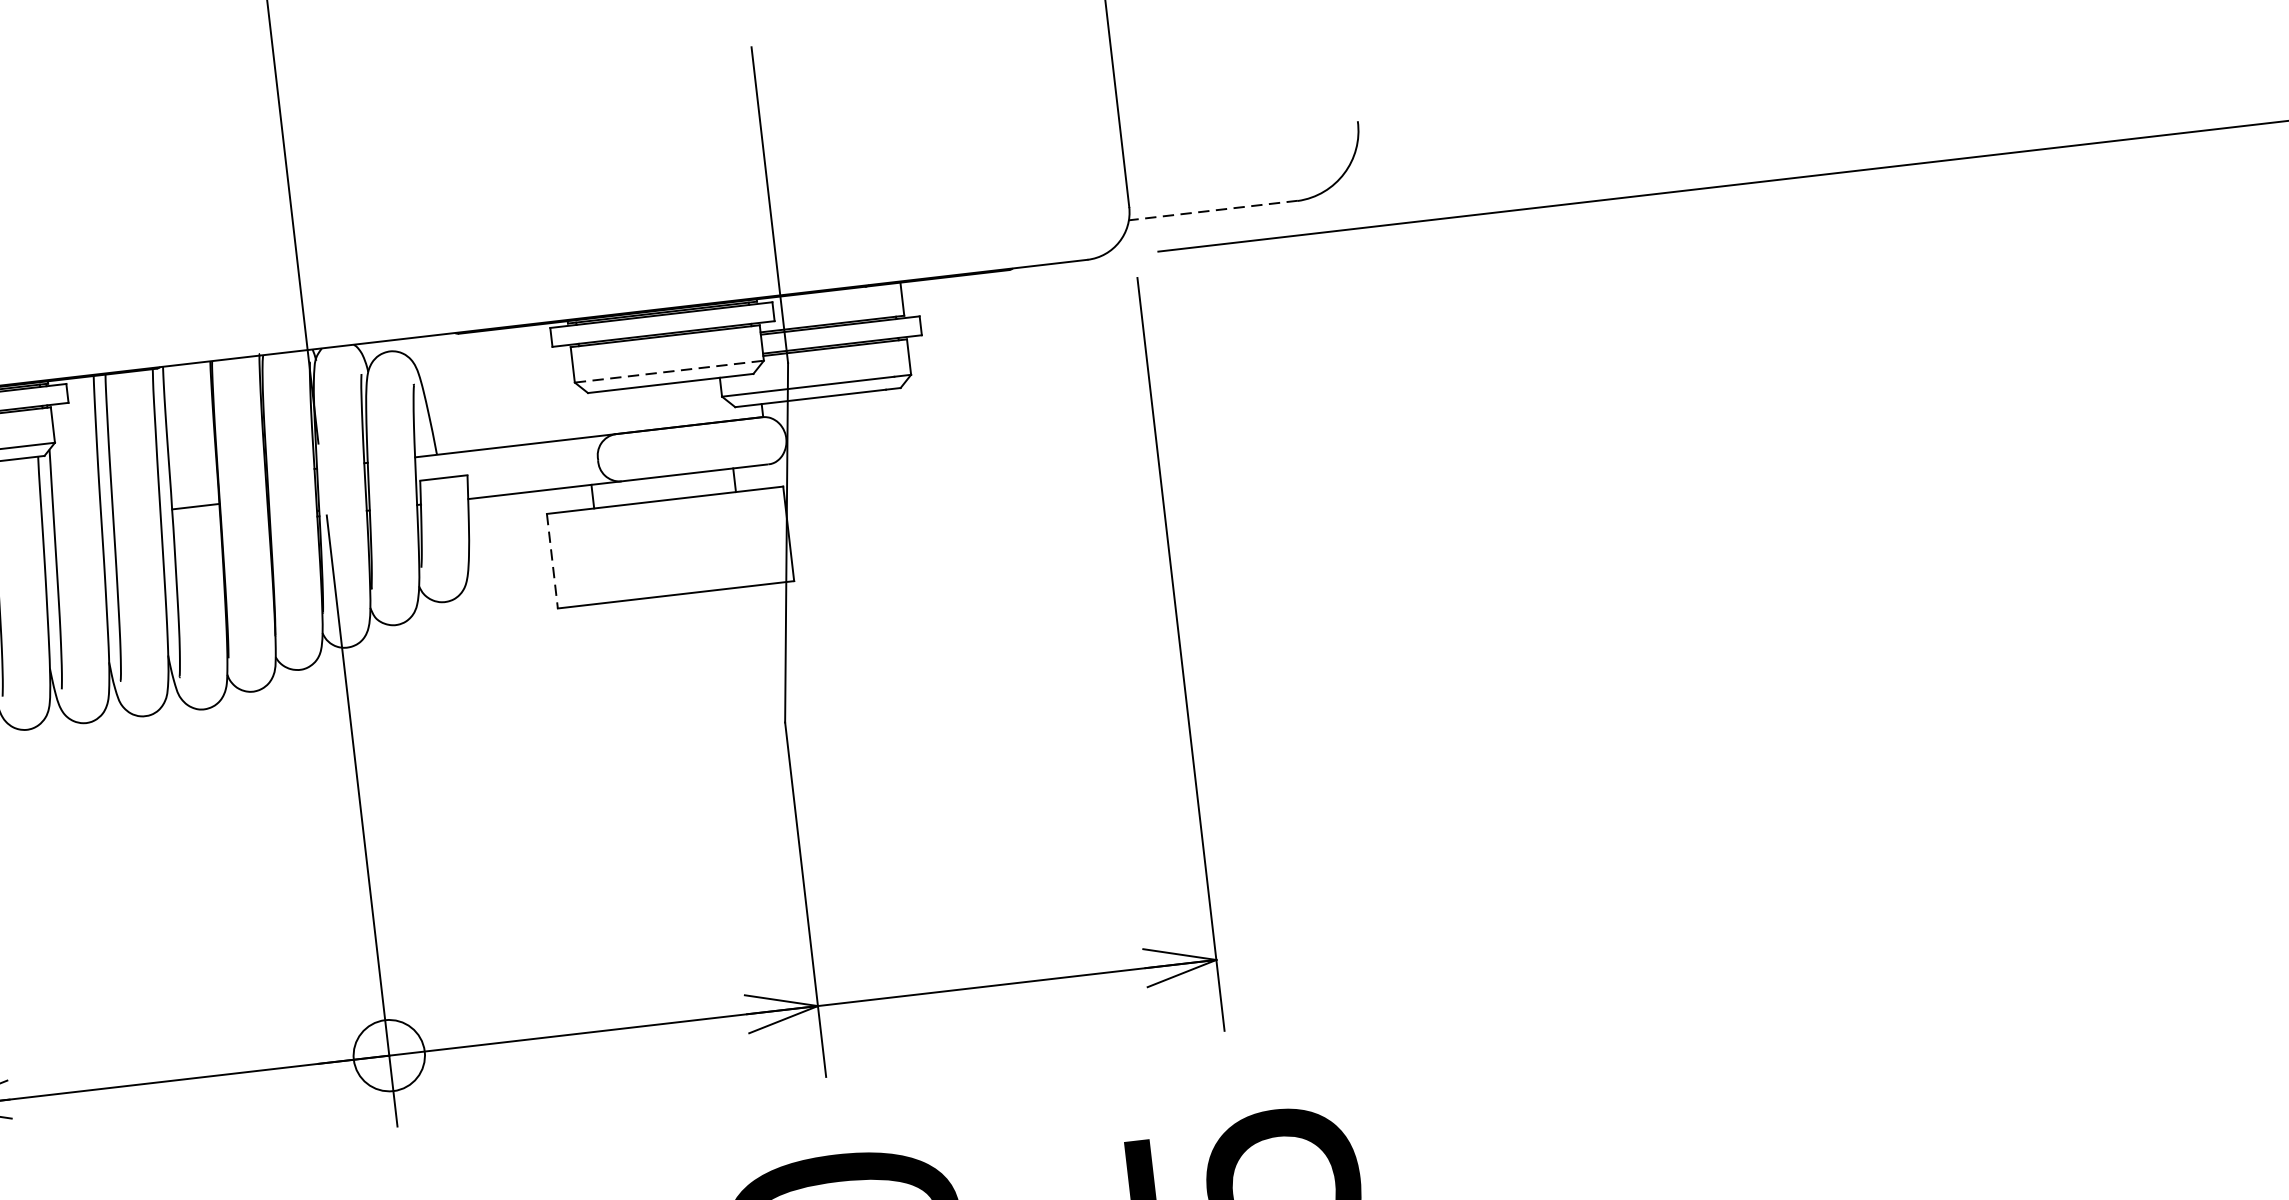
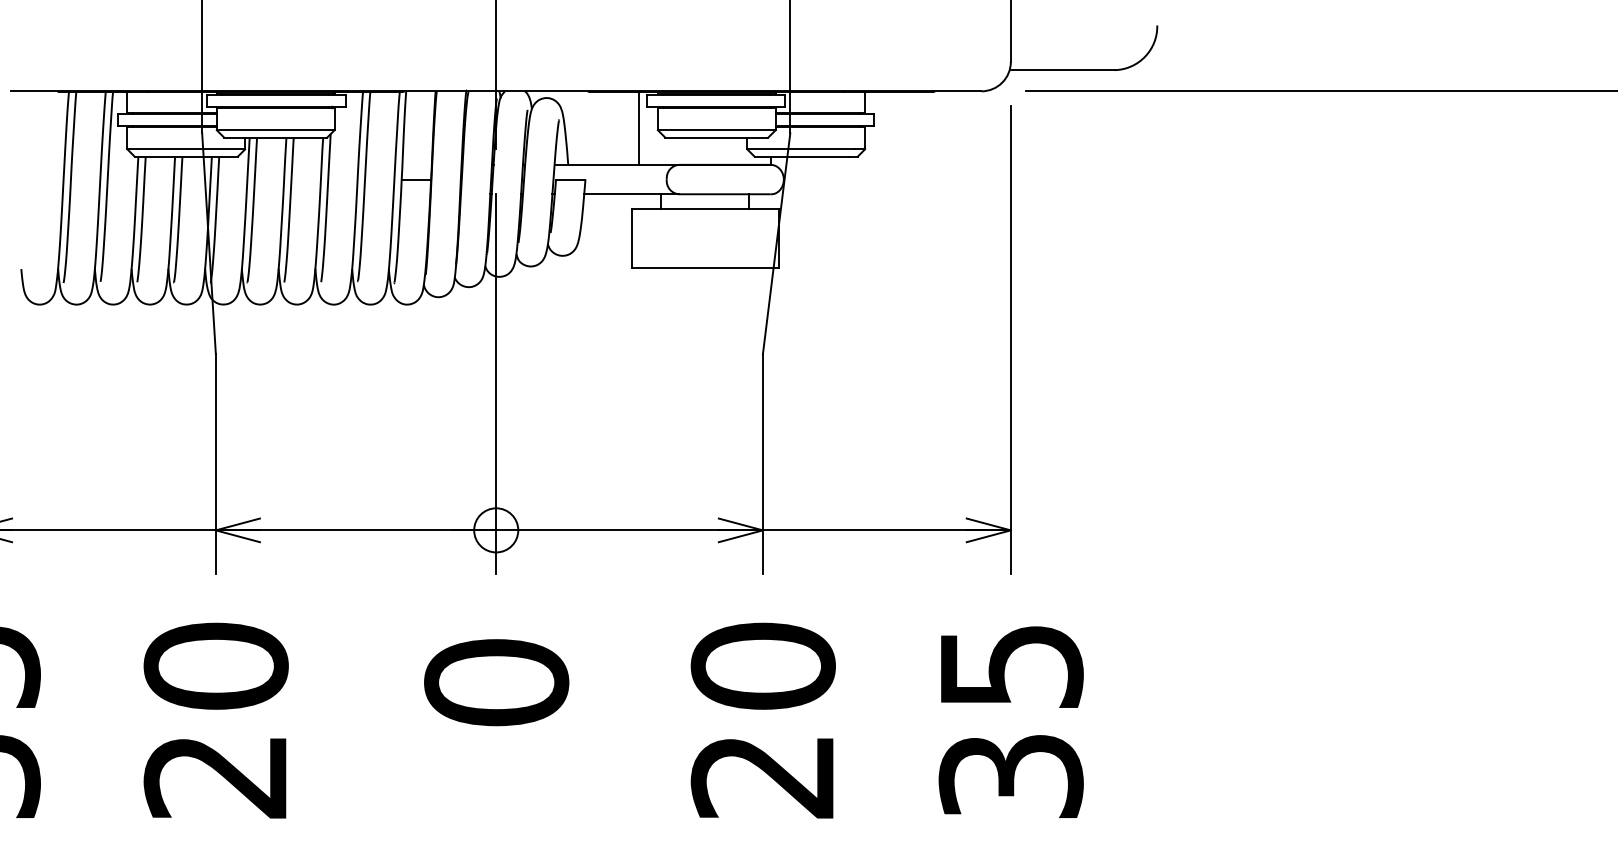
line: (1213, 211) -> (1062, 70), dashed -> solid
line: (668, 372) -> (716, 130), dashed -> solid
line: (543, 383) -> (638, 128), added
line: (552, 561) -> (631, 238), dashed -> solid

